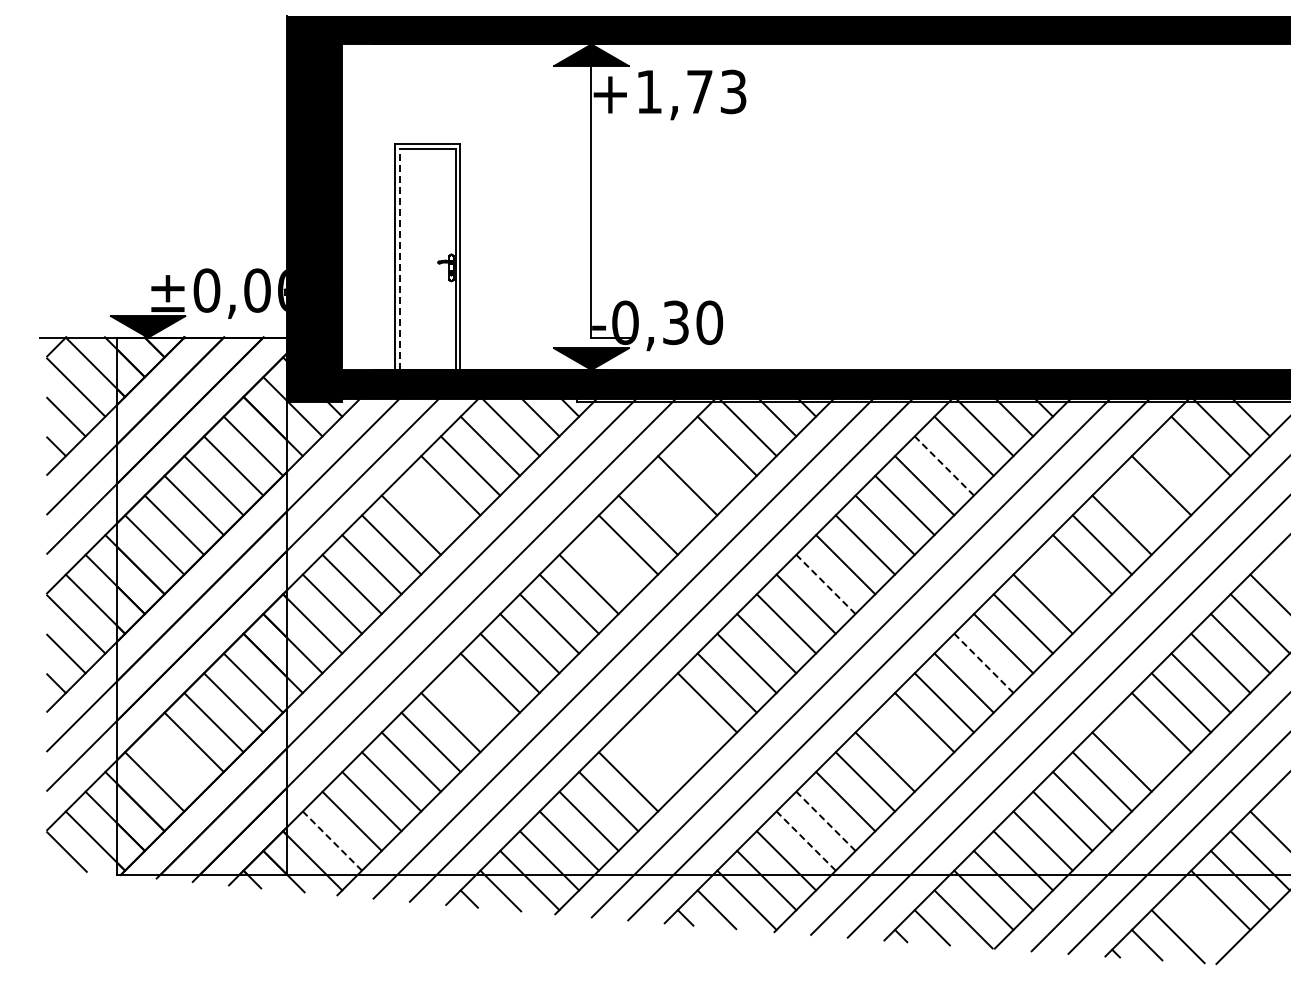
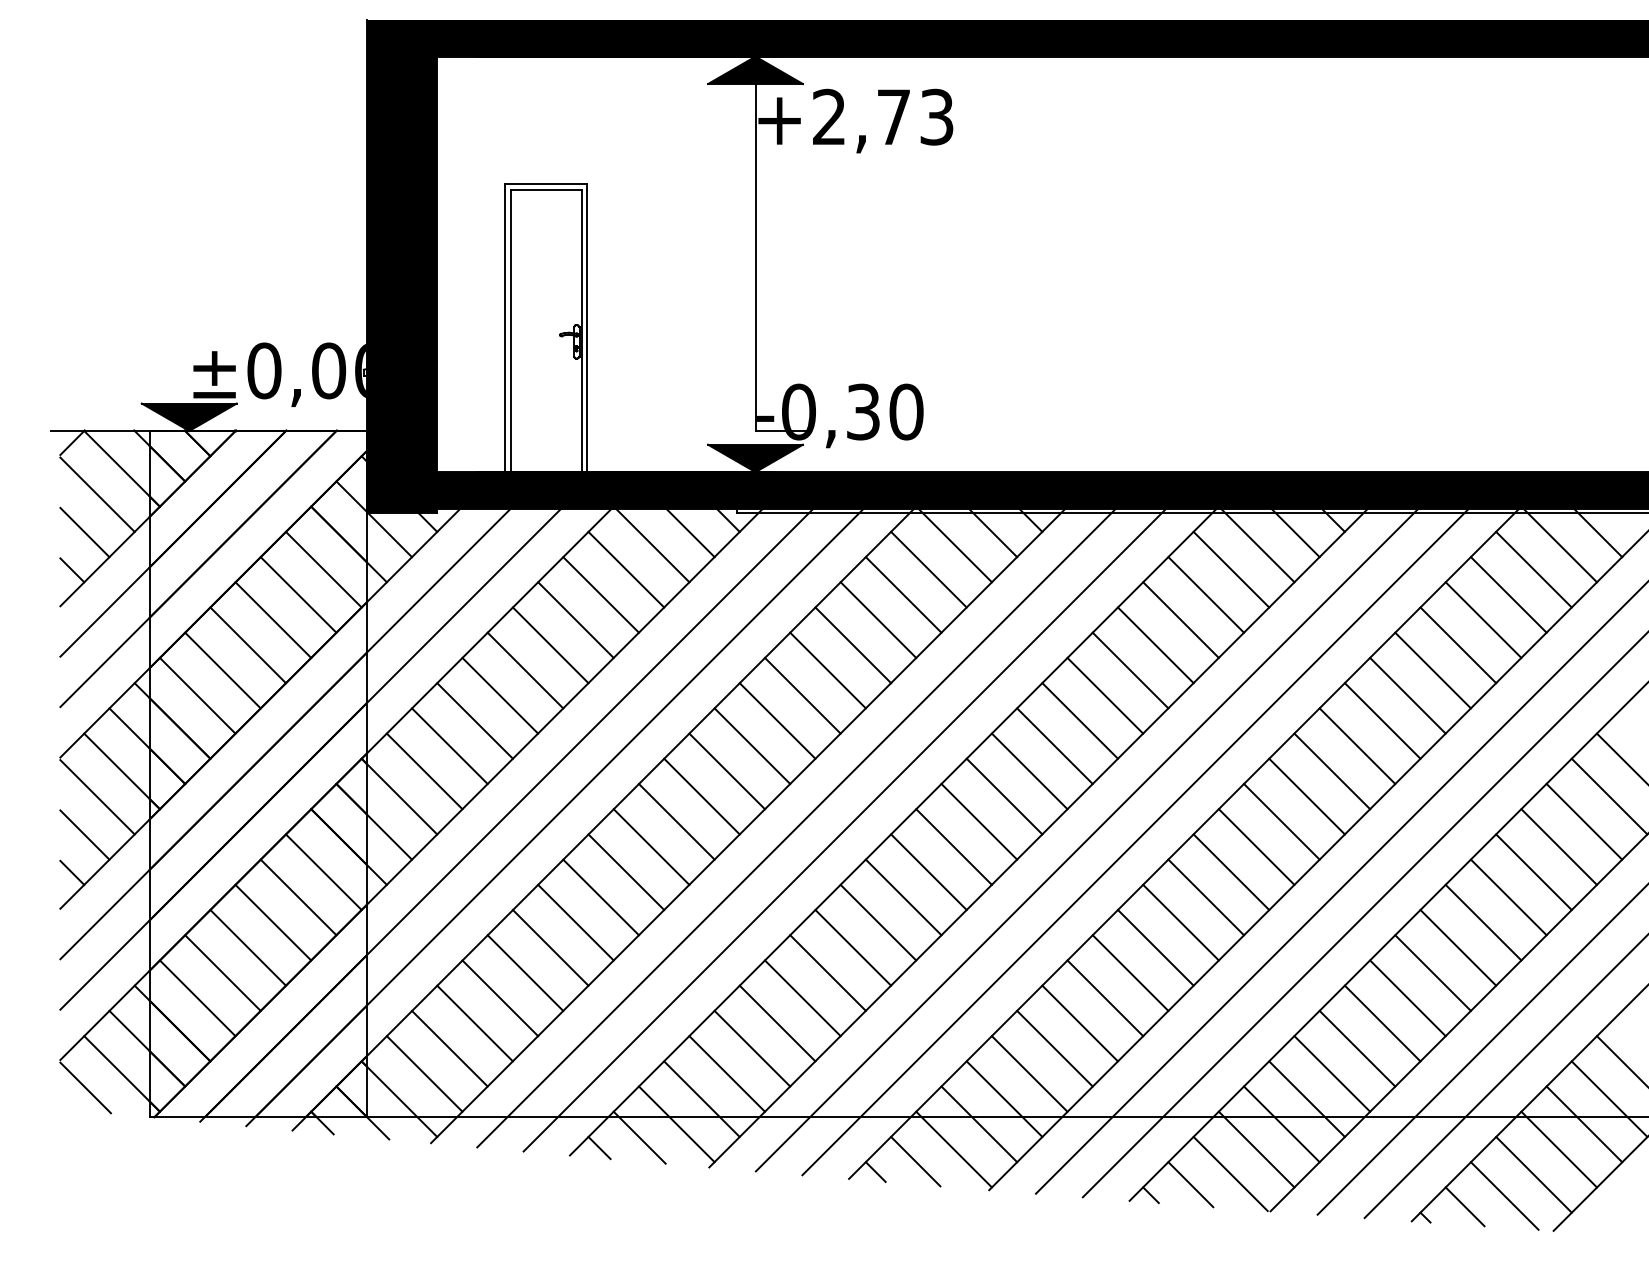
text: (648, 91) -> (828, 116), +1,73 -> +2,73
line: (399, 259) -> (510, 331), dashed -> solid
line: (707, 465) -> (903, 594), added
line: (1180, 465) -> (1507, 594), added
line: (944, 466) -> (1206, 595), dashed -> solid
line: (430, 505) -> (549, 645), added
line: (667, 505) -> (852, 645), added
line: (1141, 505) -> (1457, 645), added
line: (608, 564) -> (777, 720), added
line: (825, 584) -> (1054, 746), dashed -> solid
line: (1062, 584) -> (1357, 746), added
line: (983, 663) -> (1256, 847), dashed -> solid
line: (470, 702) -> (601, 896), added
line: (687, 722) -> (878, 922), added
line: (667, 742) -> (852, 948), added
line: (904, 742) -> (1155, 948), added
line: (1141, 742) -> (1457, 948), added
line: (174, 761) -> (222, 972), added
line: (647, 761) -> (827, 972), added
line: (825, 821) -> (1054, 1048), dashed -> solid
line: (332, 841) -> (424, 1074), dashed -> solid
line: (806, 841) -> (1030, 1074), dashed -> solid
line: (1200, 919) -> (1533, 1174), added

